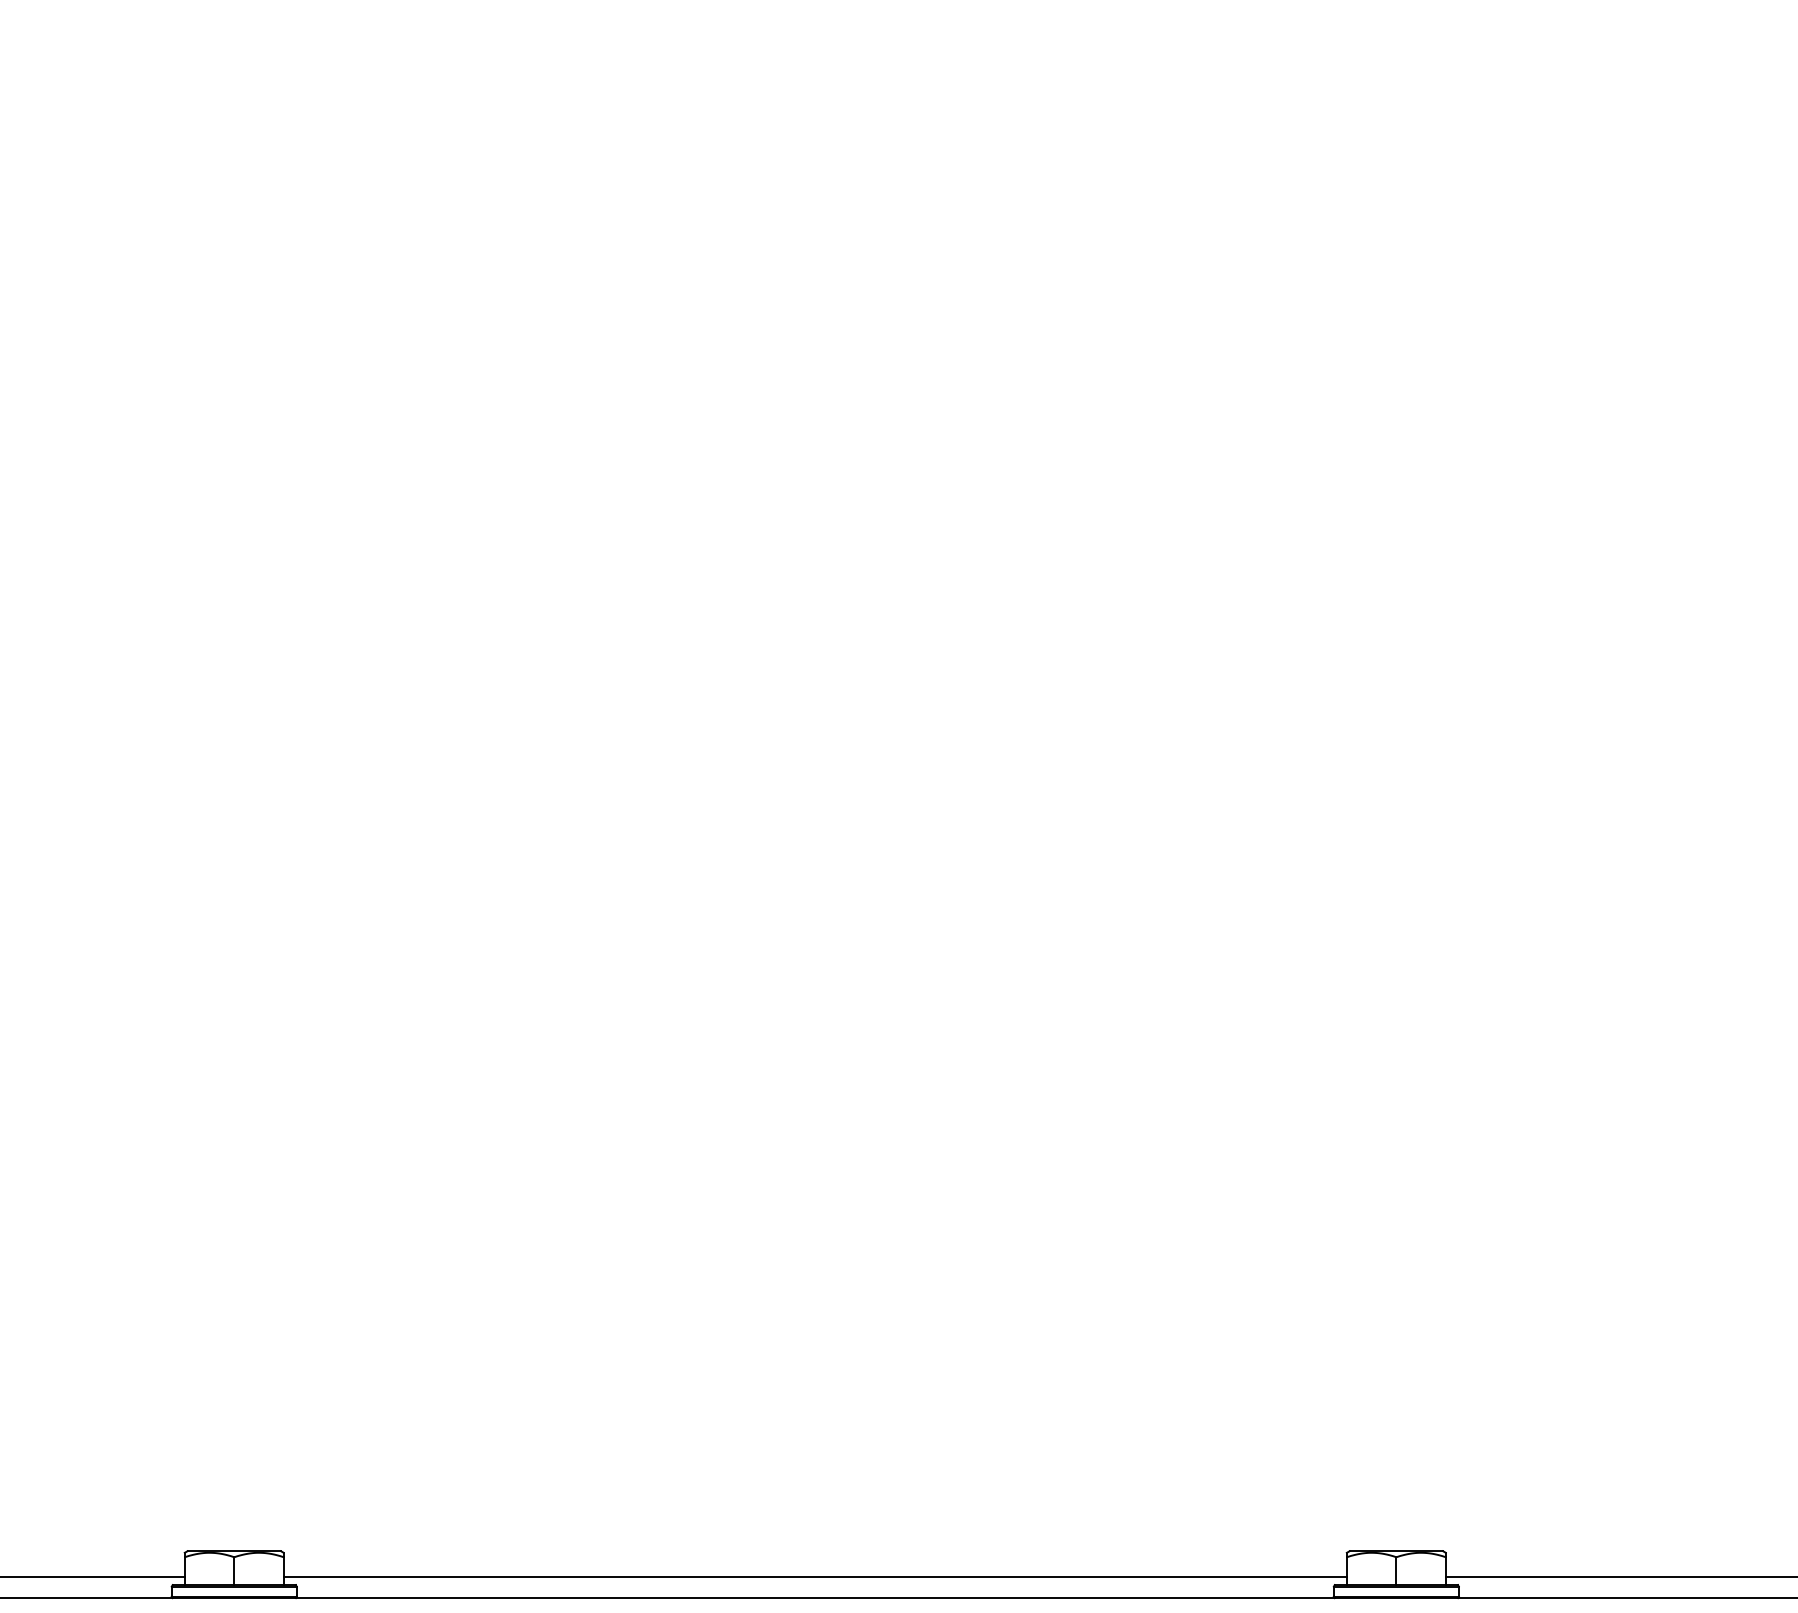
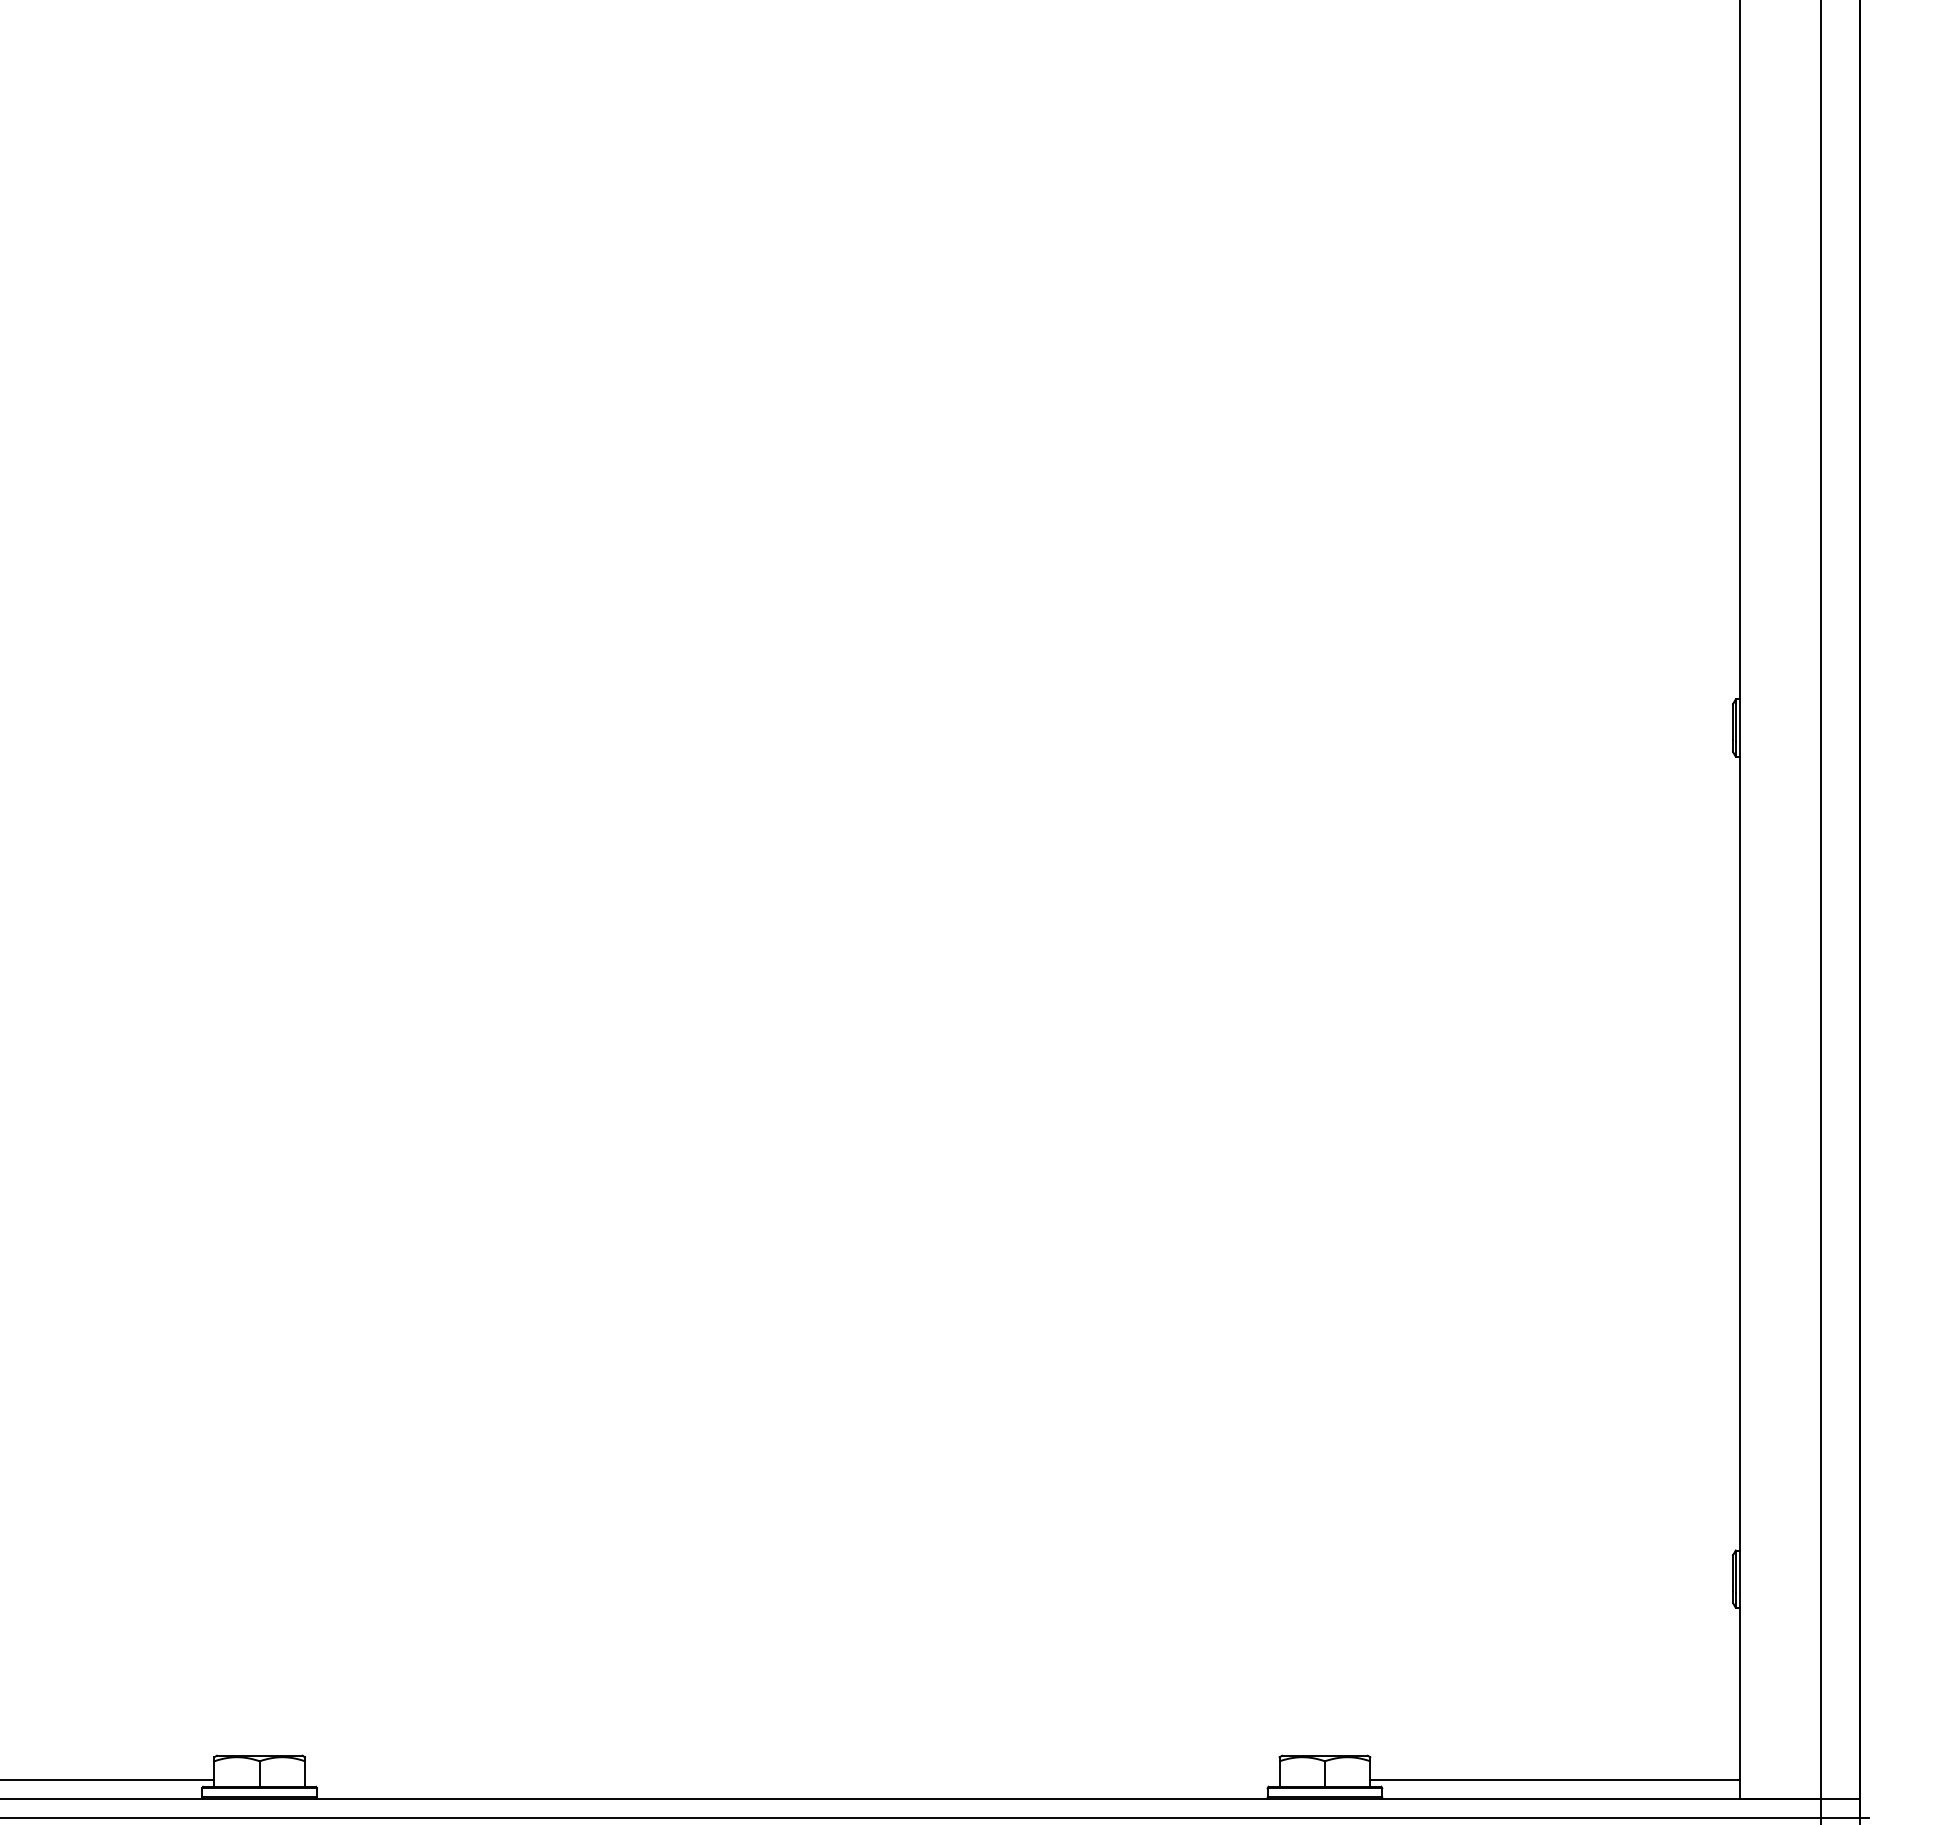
line: (815, 1577) -> (792, 1779), removed

